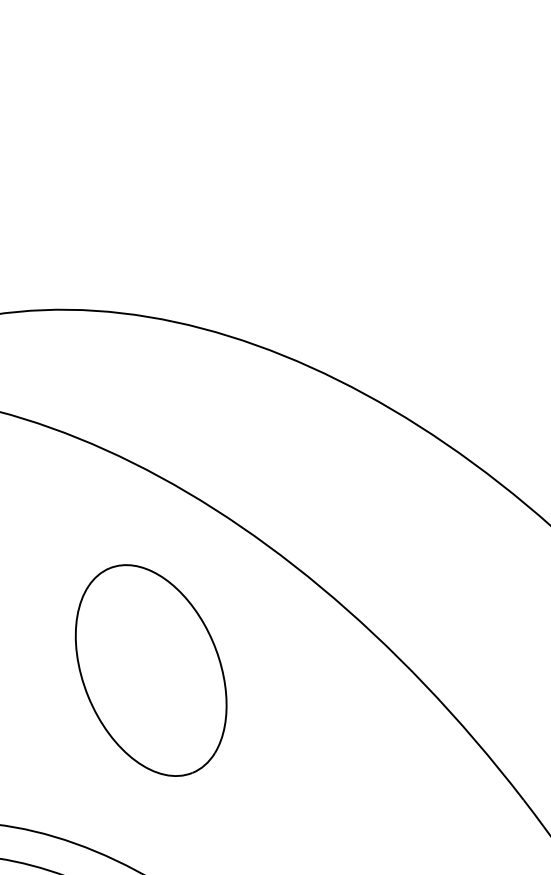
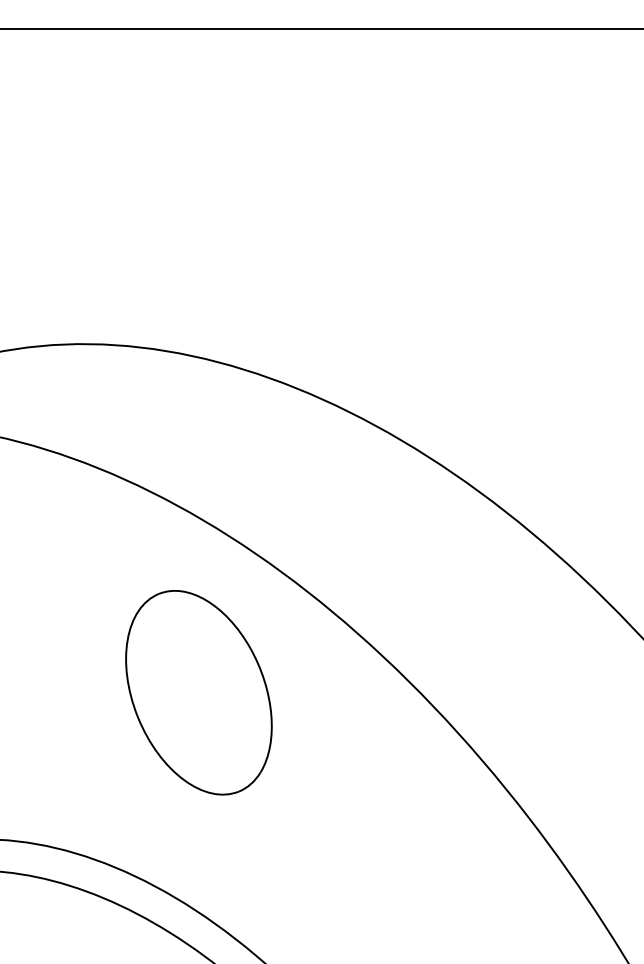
part: (150, 670) -> (198, 692), moved

